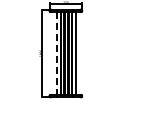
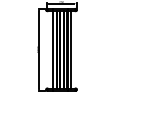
line: (56, 53) -> (52, 49), dashed -> solid

